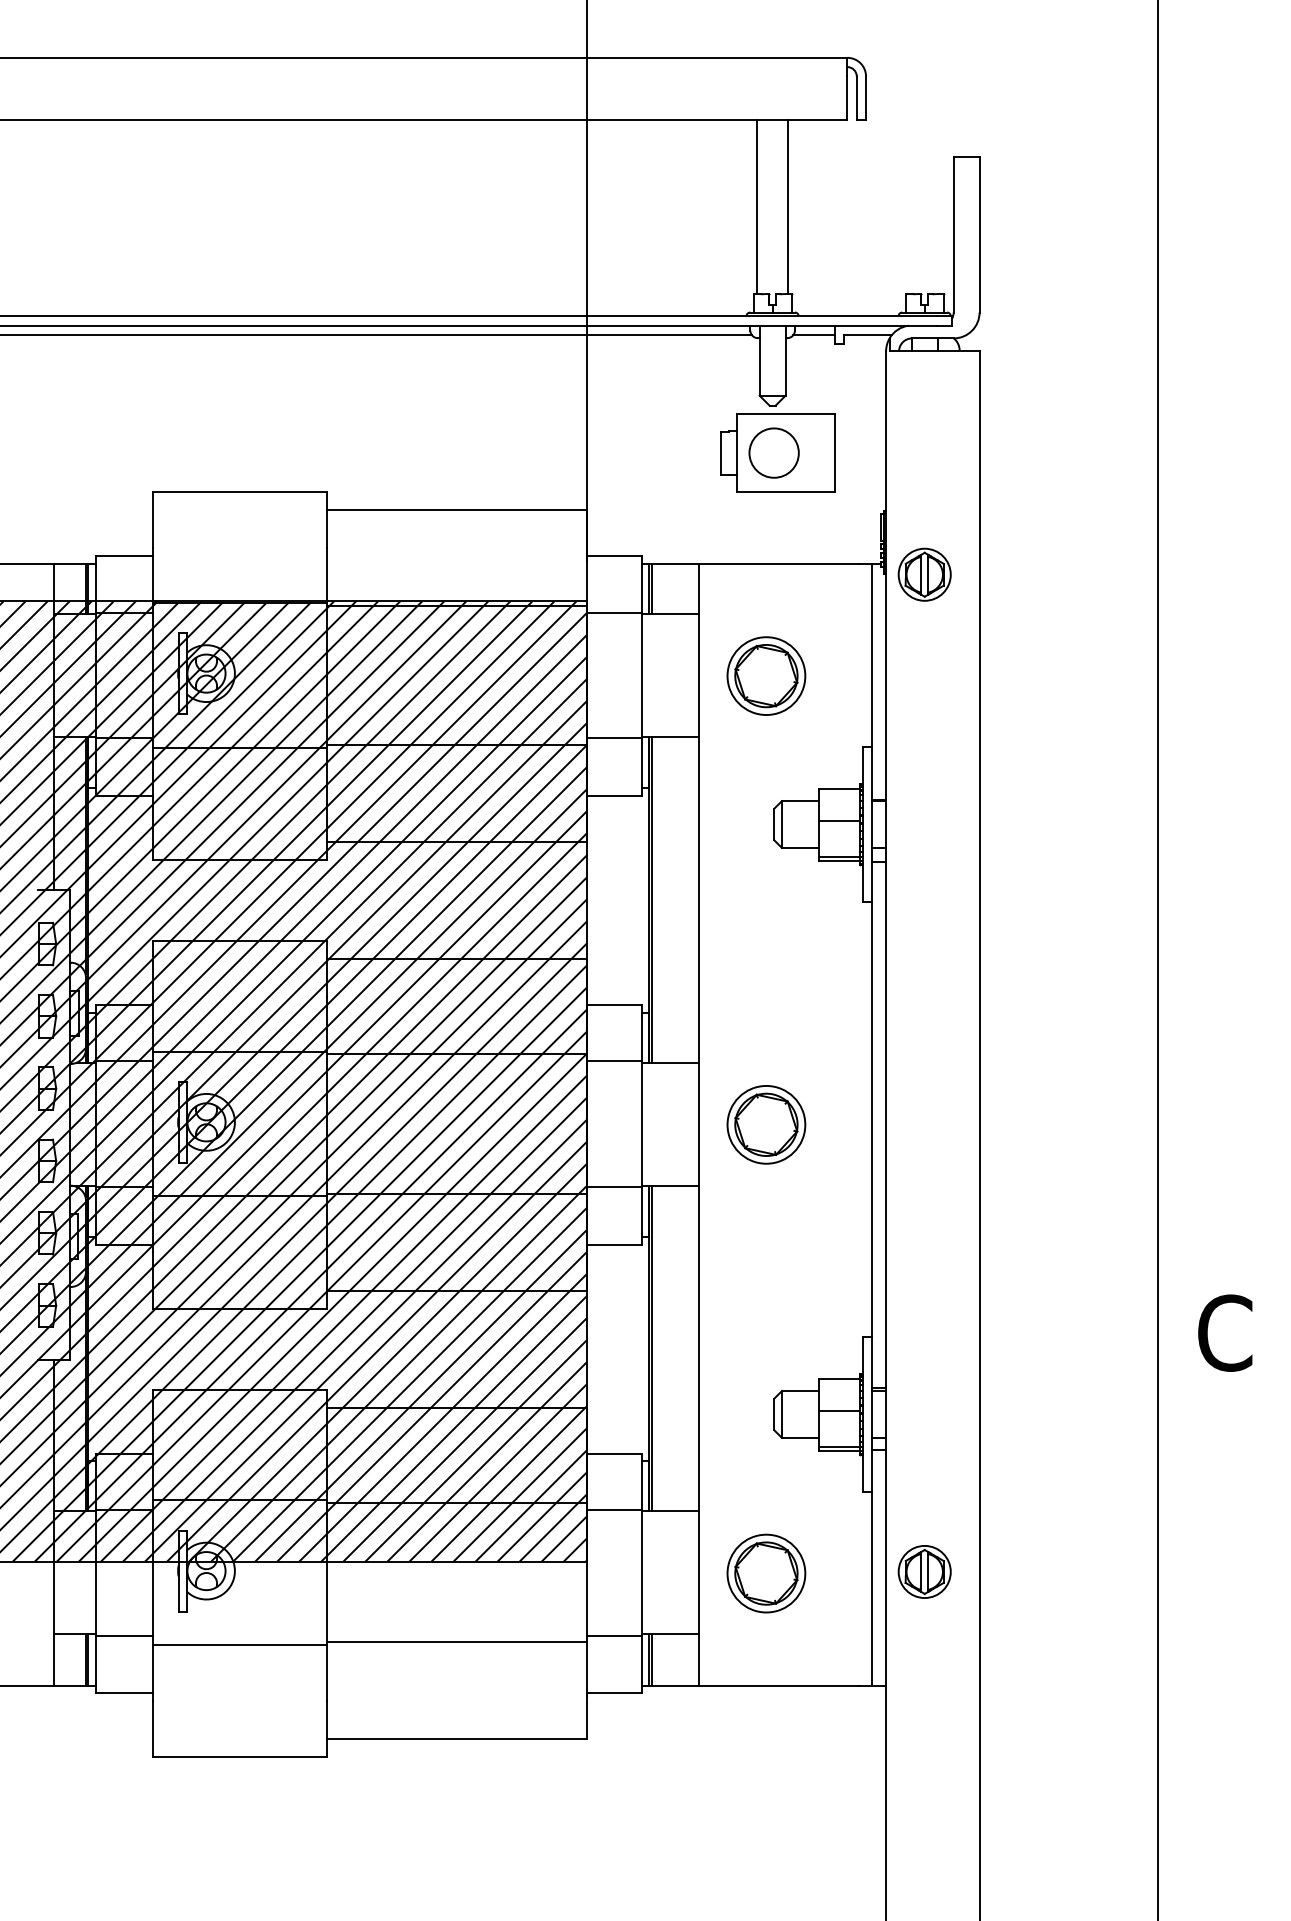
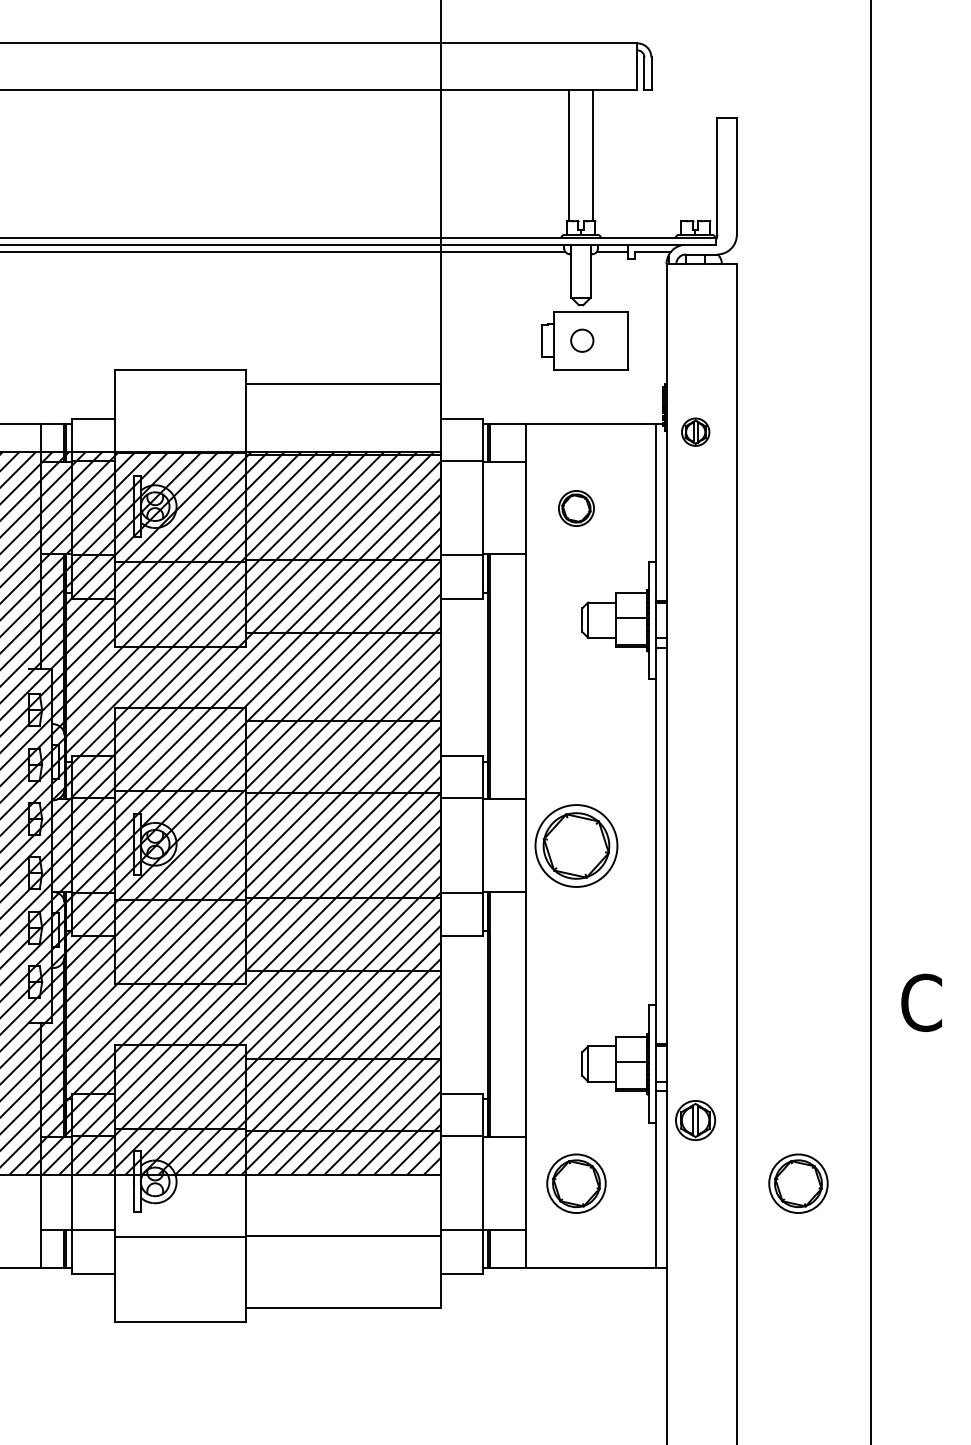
circle: (773, 452) -> (581, 340), size x0.6
part: (924, 573) -> (695, 431), size x0.7
part: (766, 676) -> (576, 508), size x0.6
part: (766, 1125) -> (576, 846), size x1.4
part: (924, 1571) -> (695, 1120), moved
part: (1061, 1573) -> (798, 1183), added

